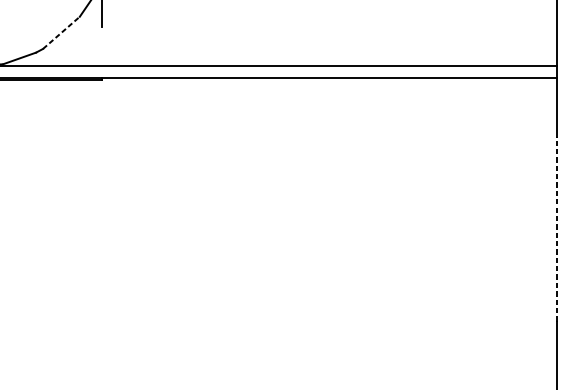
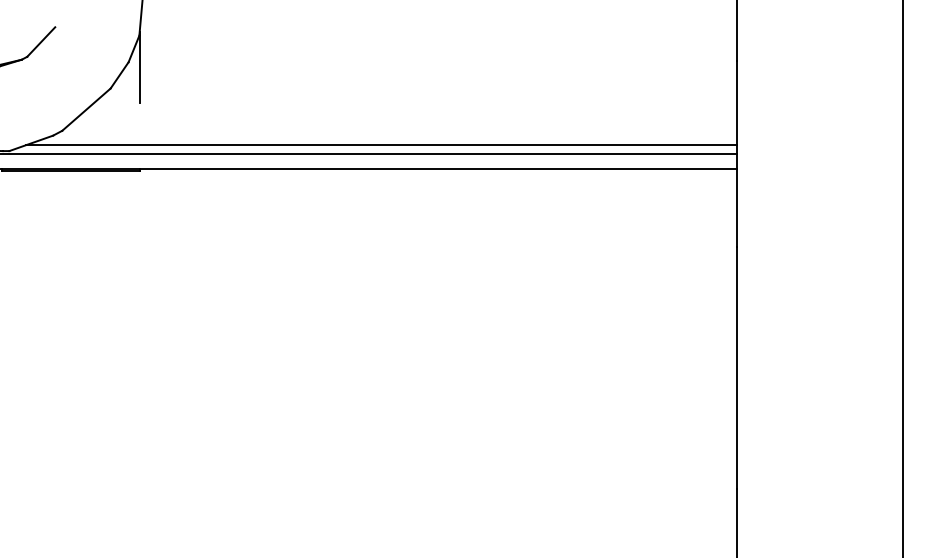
line: (61, 32) -> (86, 109), dashed -> solid
line: (285, 60) -> (381, 145), added
line: (556, 229) -> (737, 367), dashed -> solid

